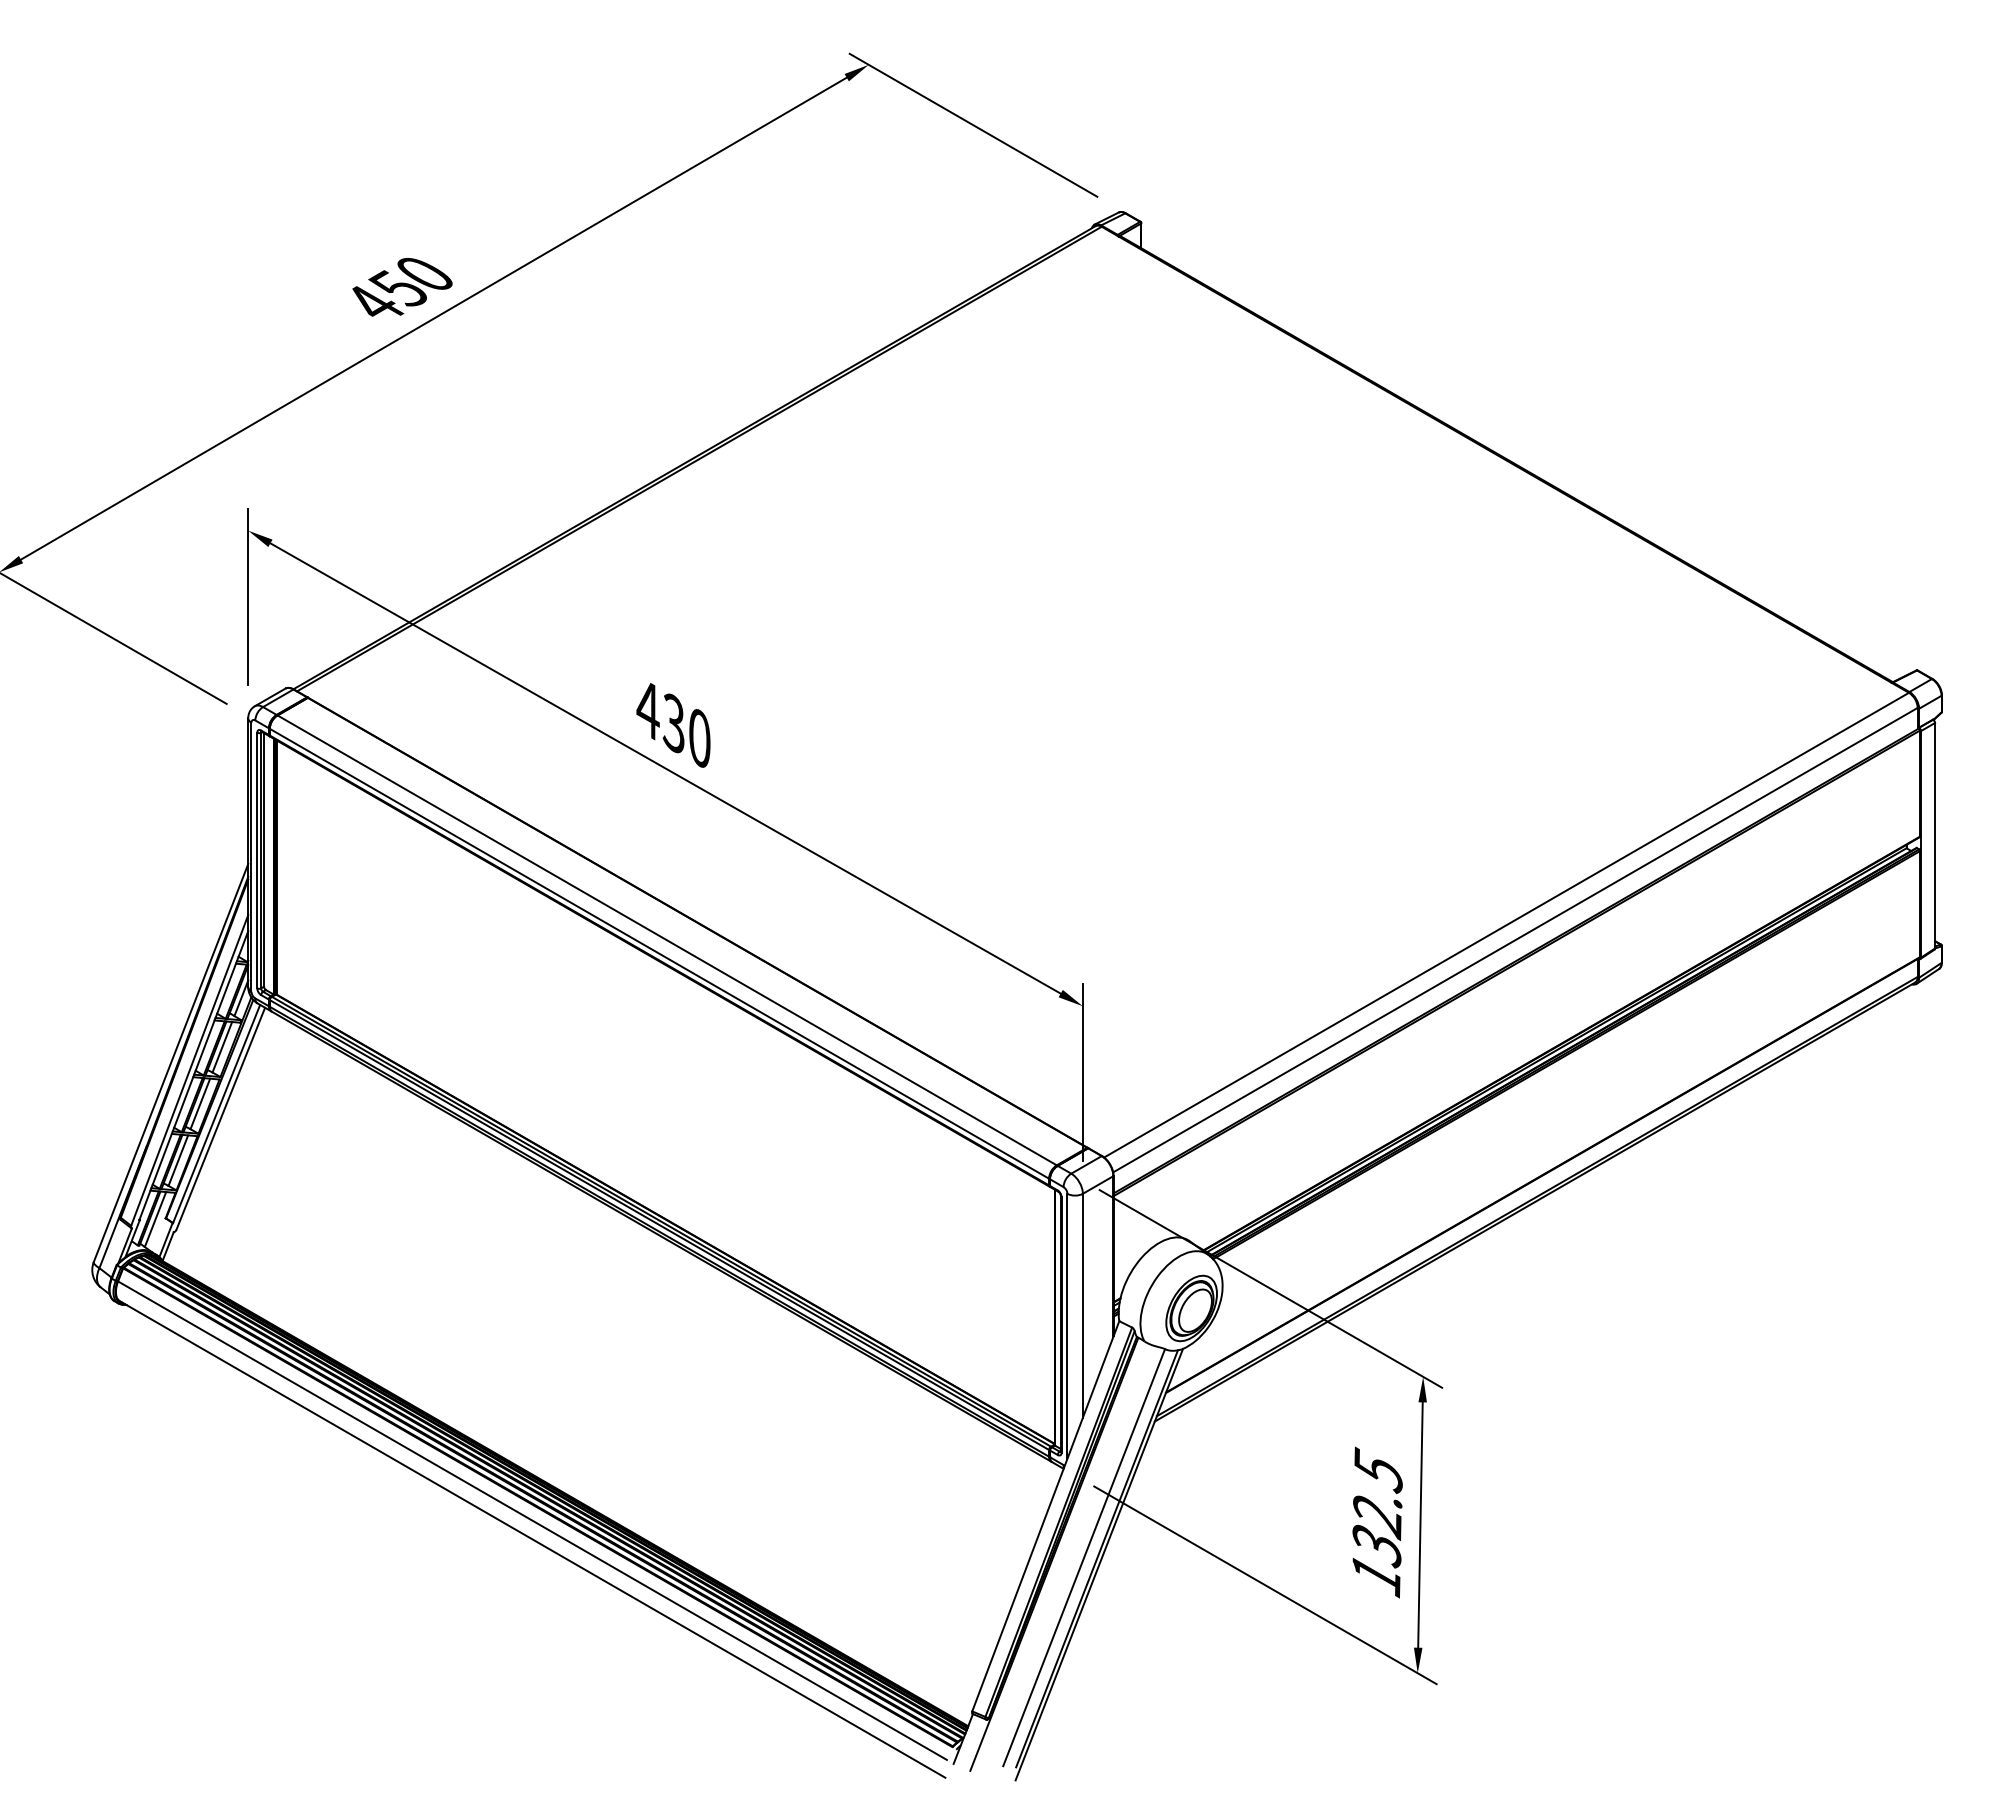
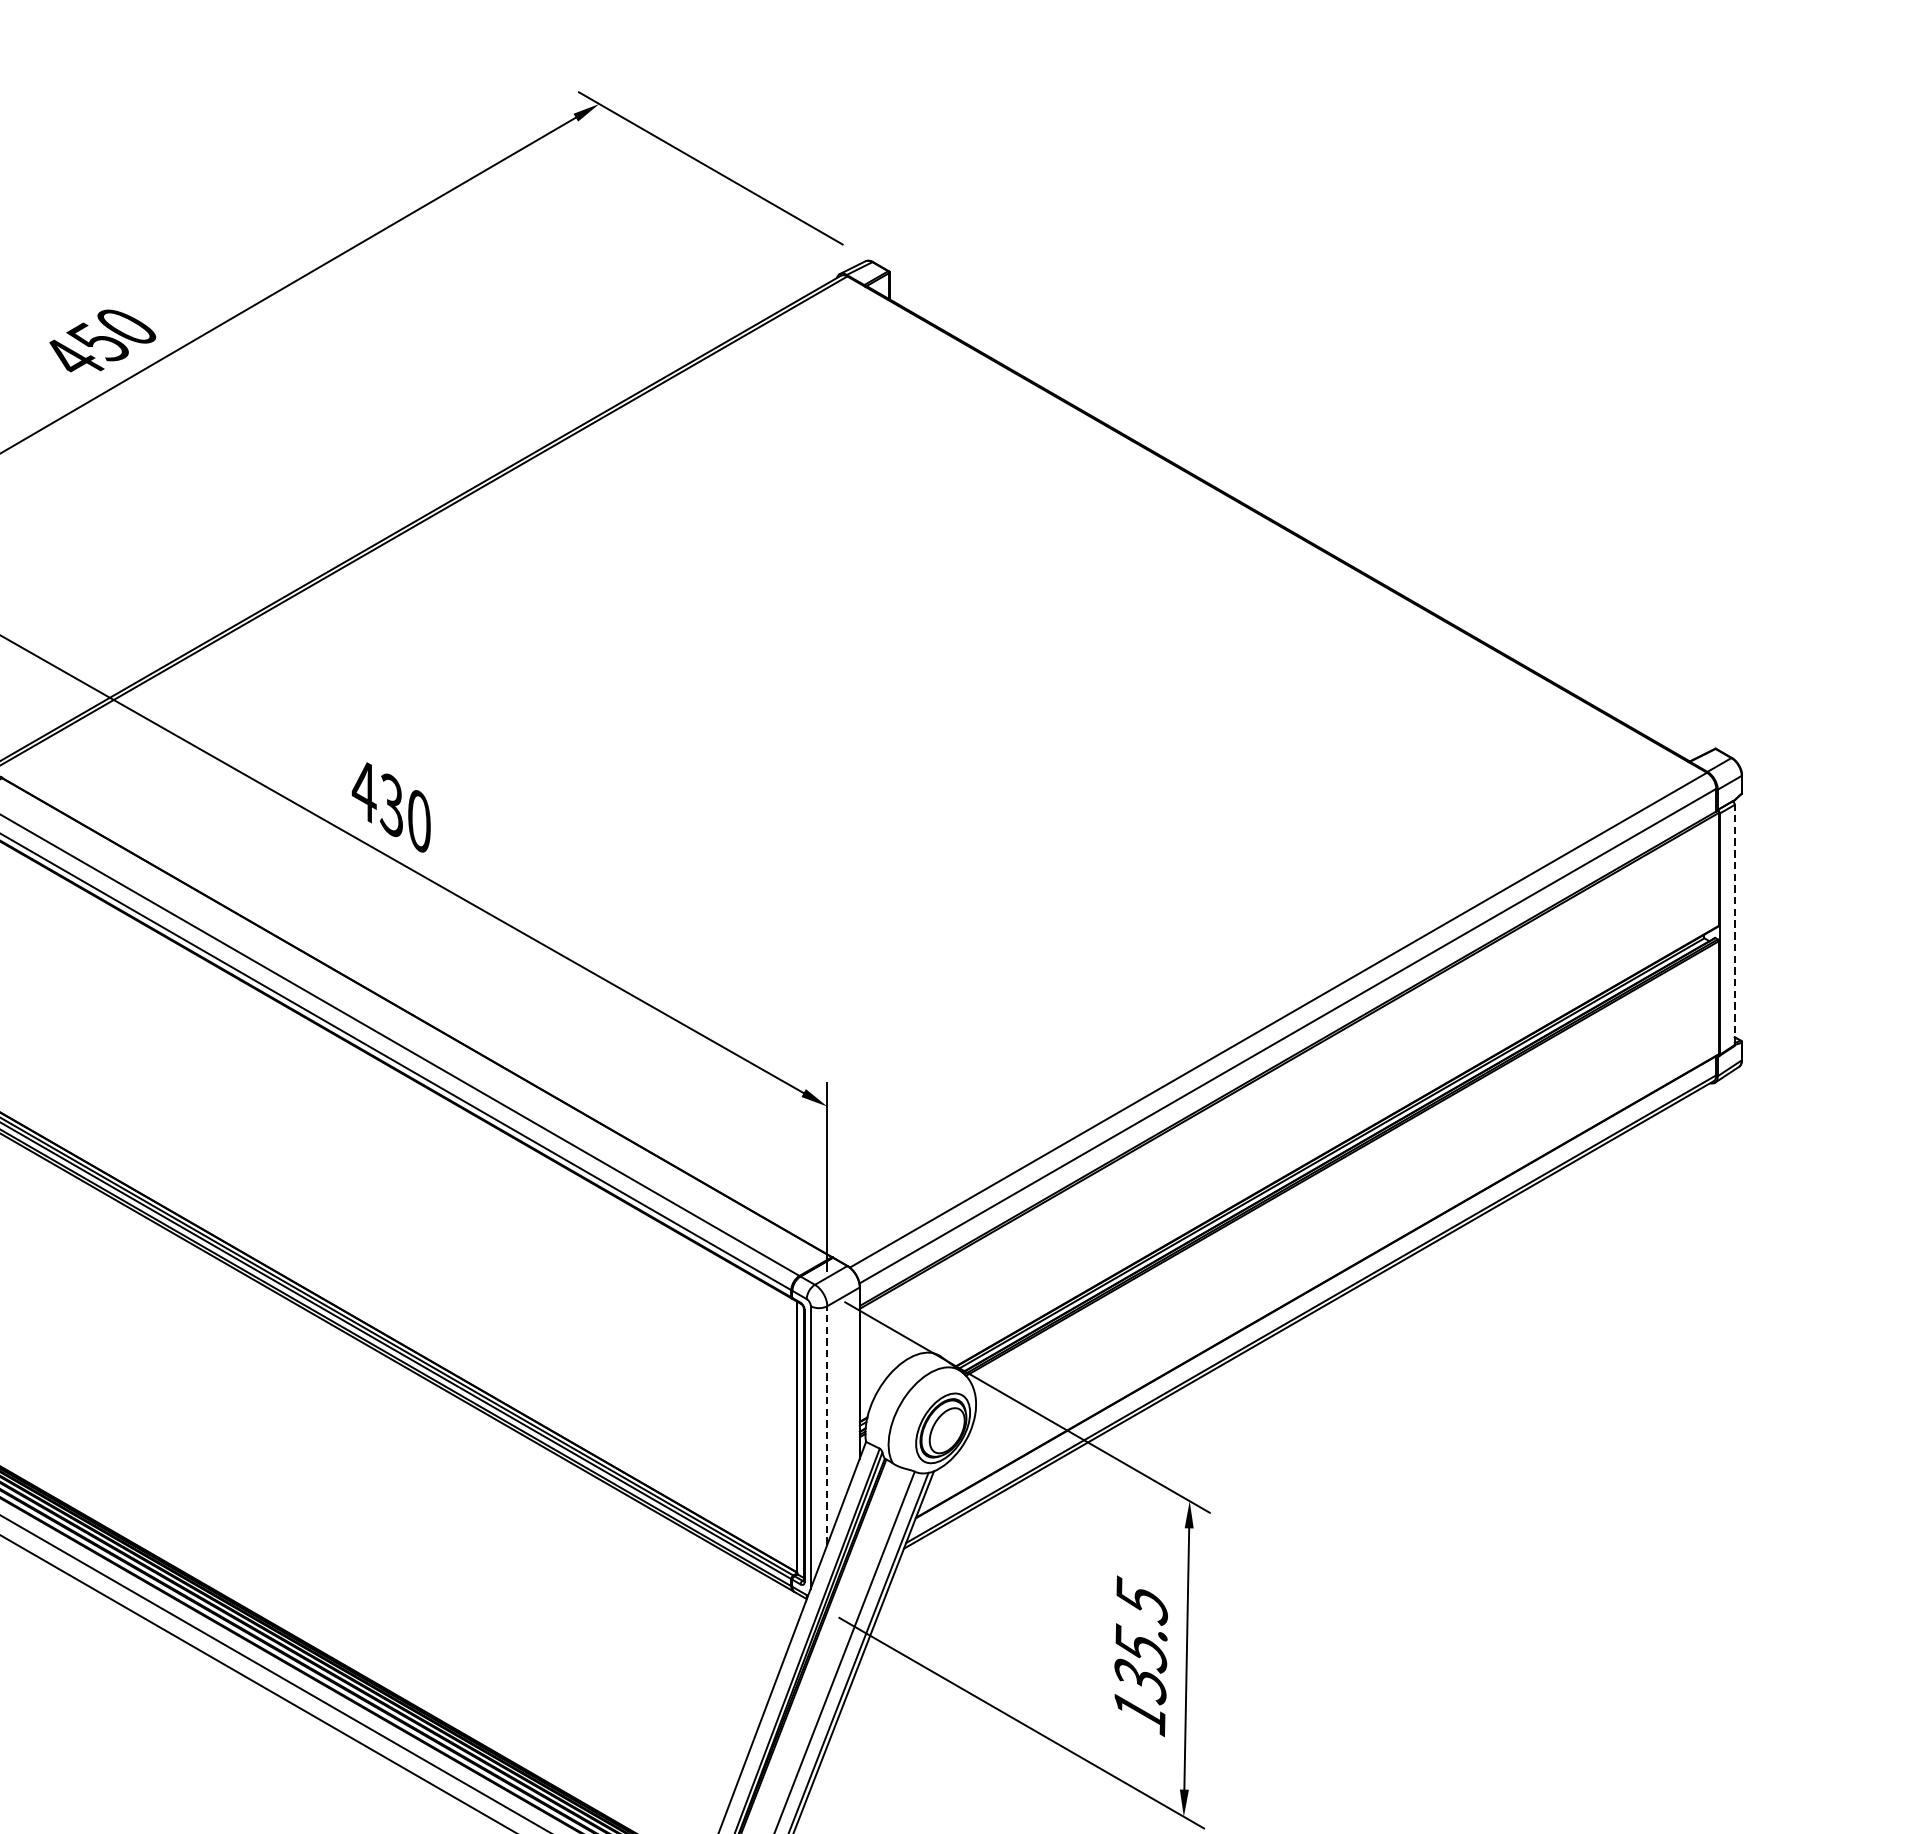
line: (1935, 835) -> (1735, 924), solid -> dashed
line: (1082, 1305) -> (826, 1425), solid -> dashed
text: (1377, 1515) -> (1141, 1648), 132.5 -> 135.5

